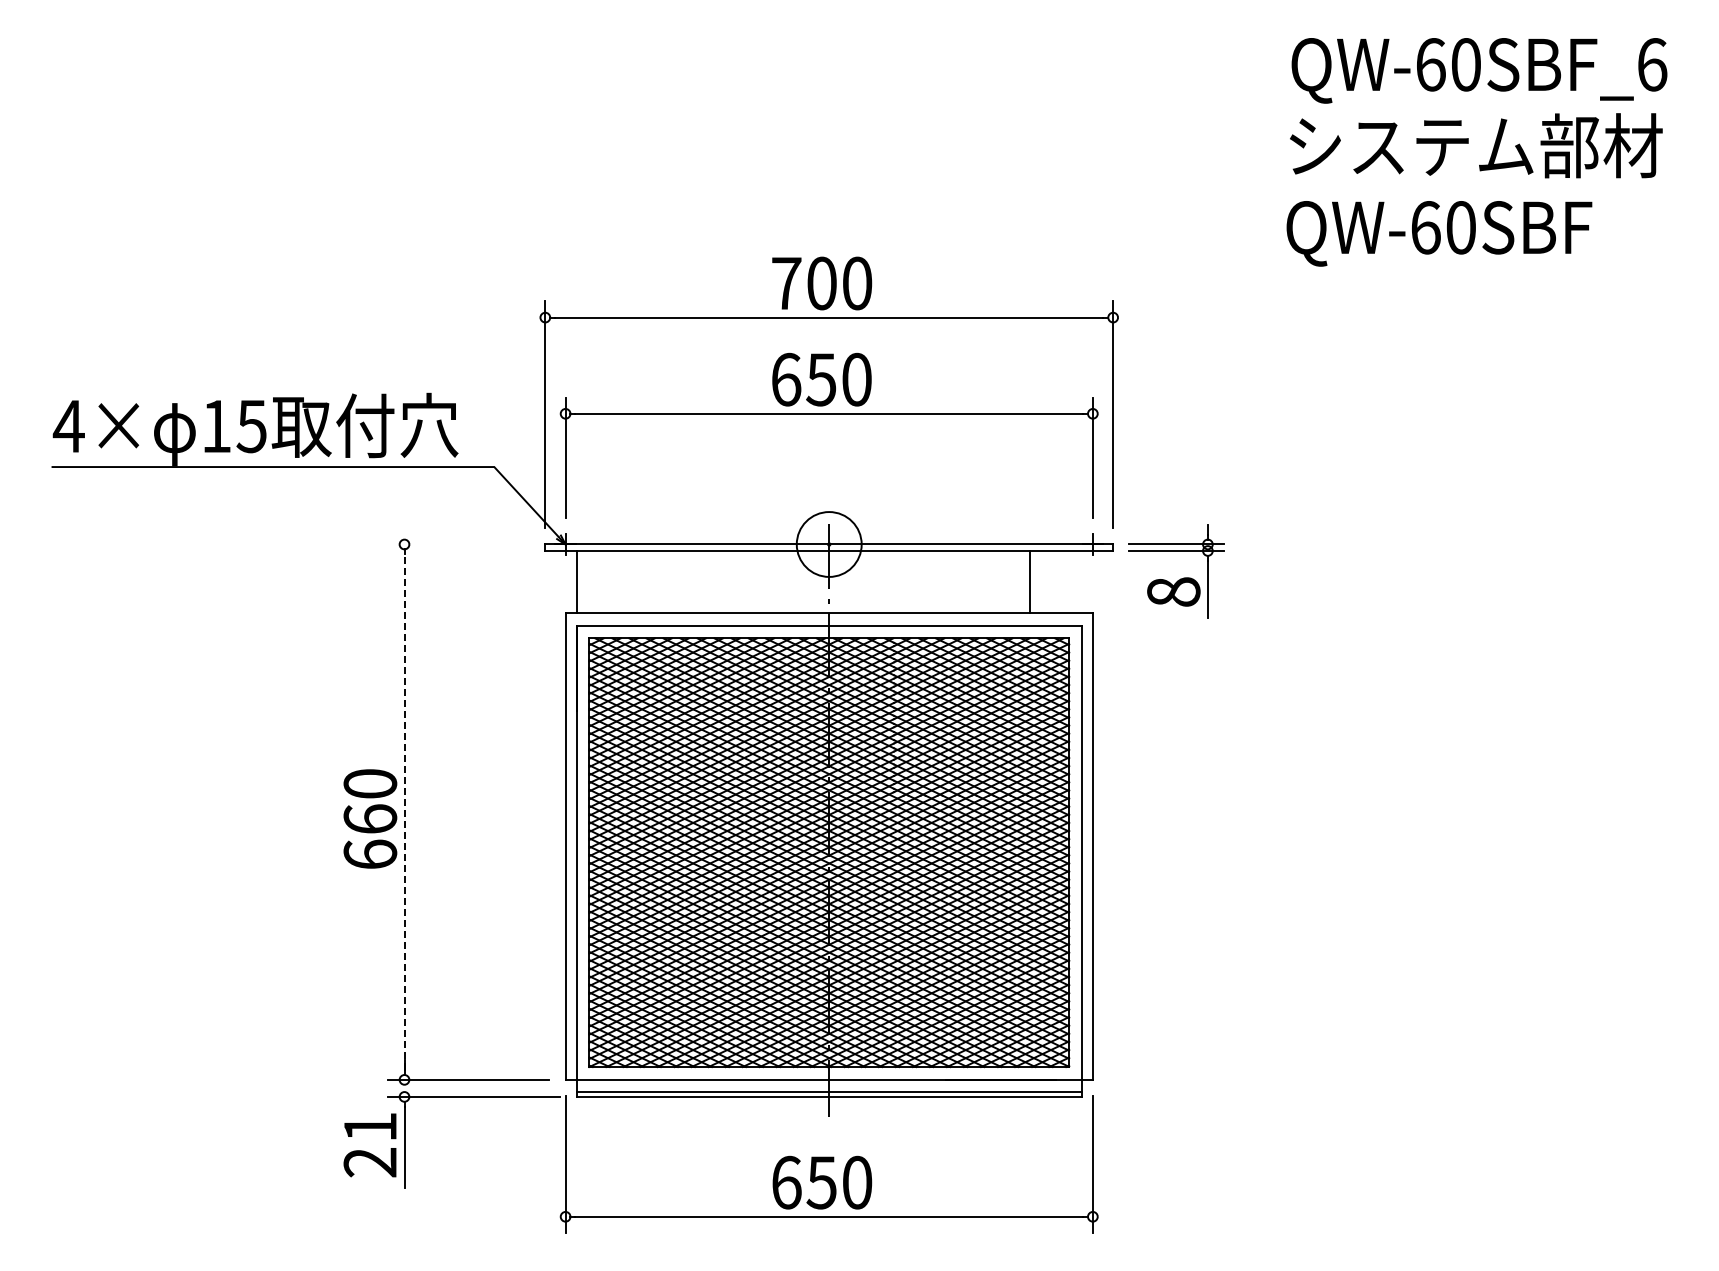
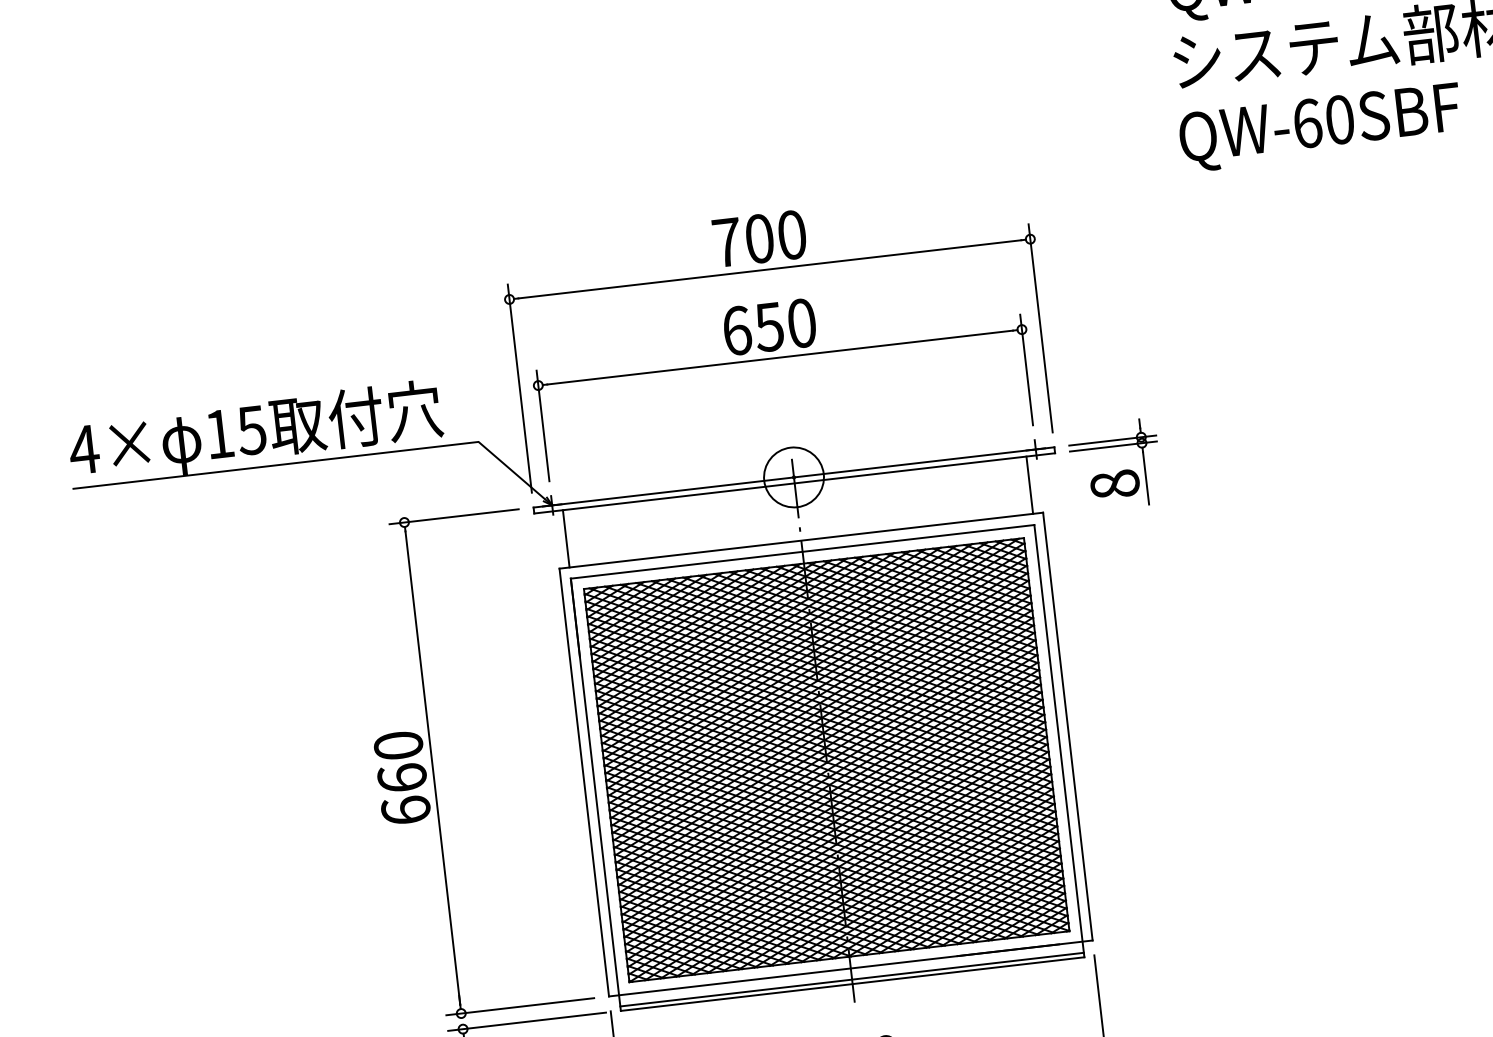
line: (458, 544) -> (453, 516), added
line: (1029, 581) -> (1029, 484), moved
line: (404, 812) -> (432, 768), dashed -> solid

